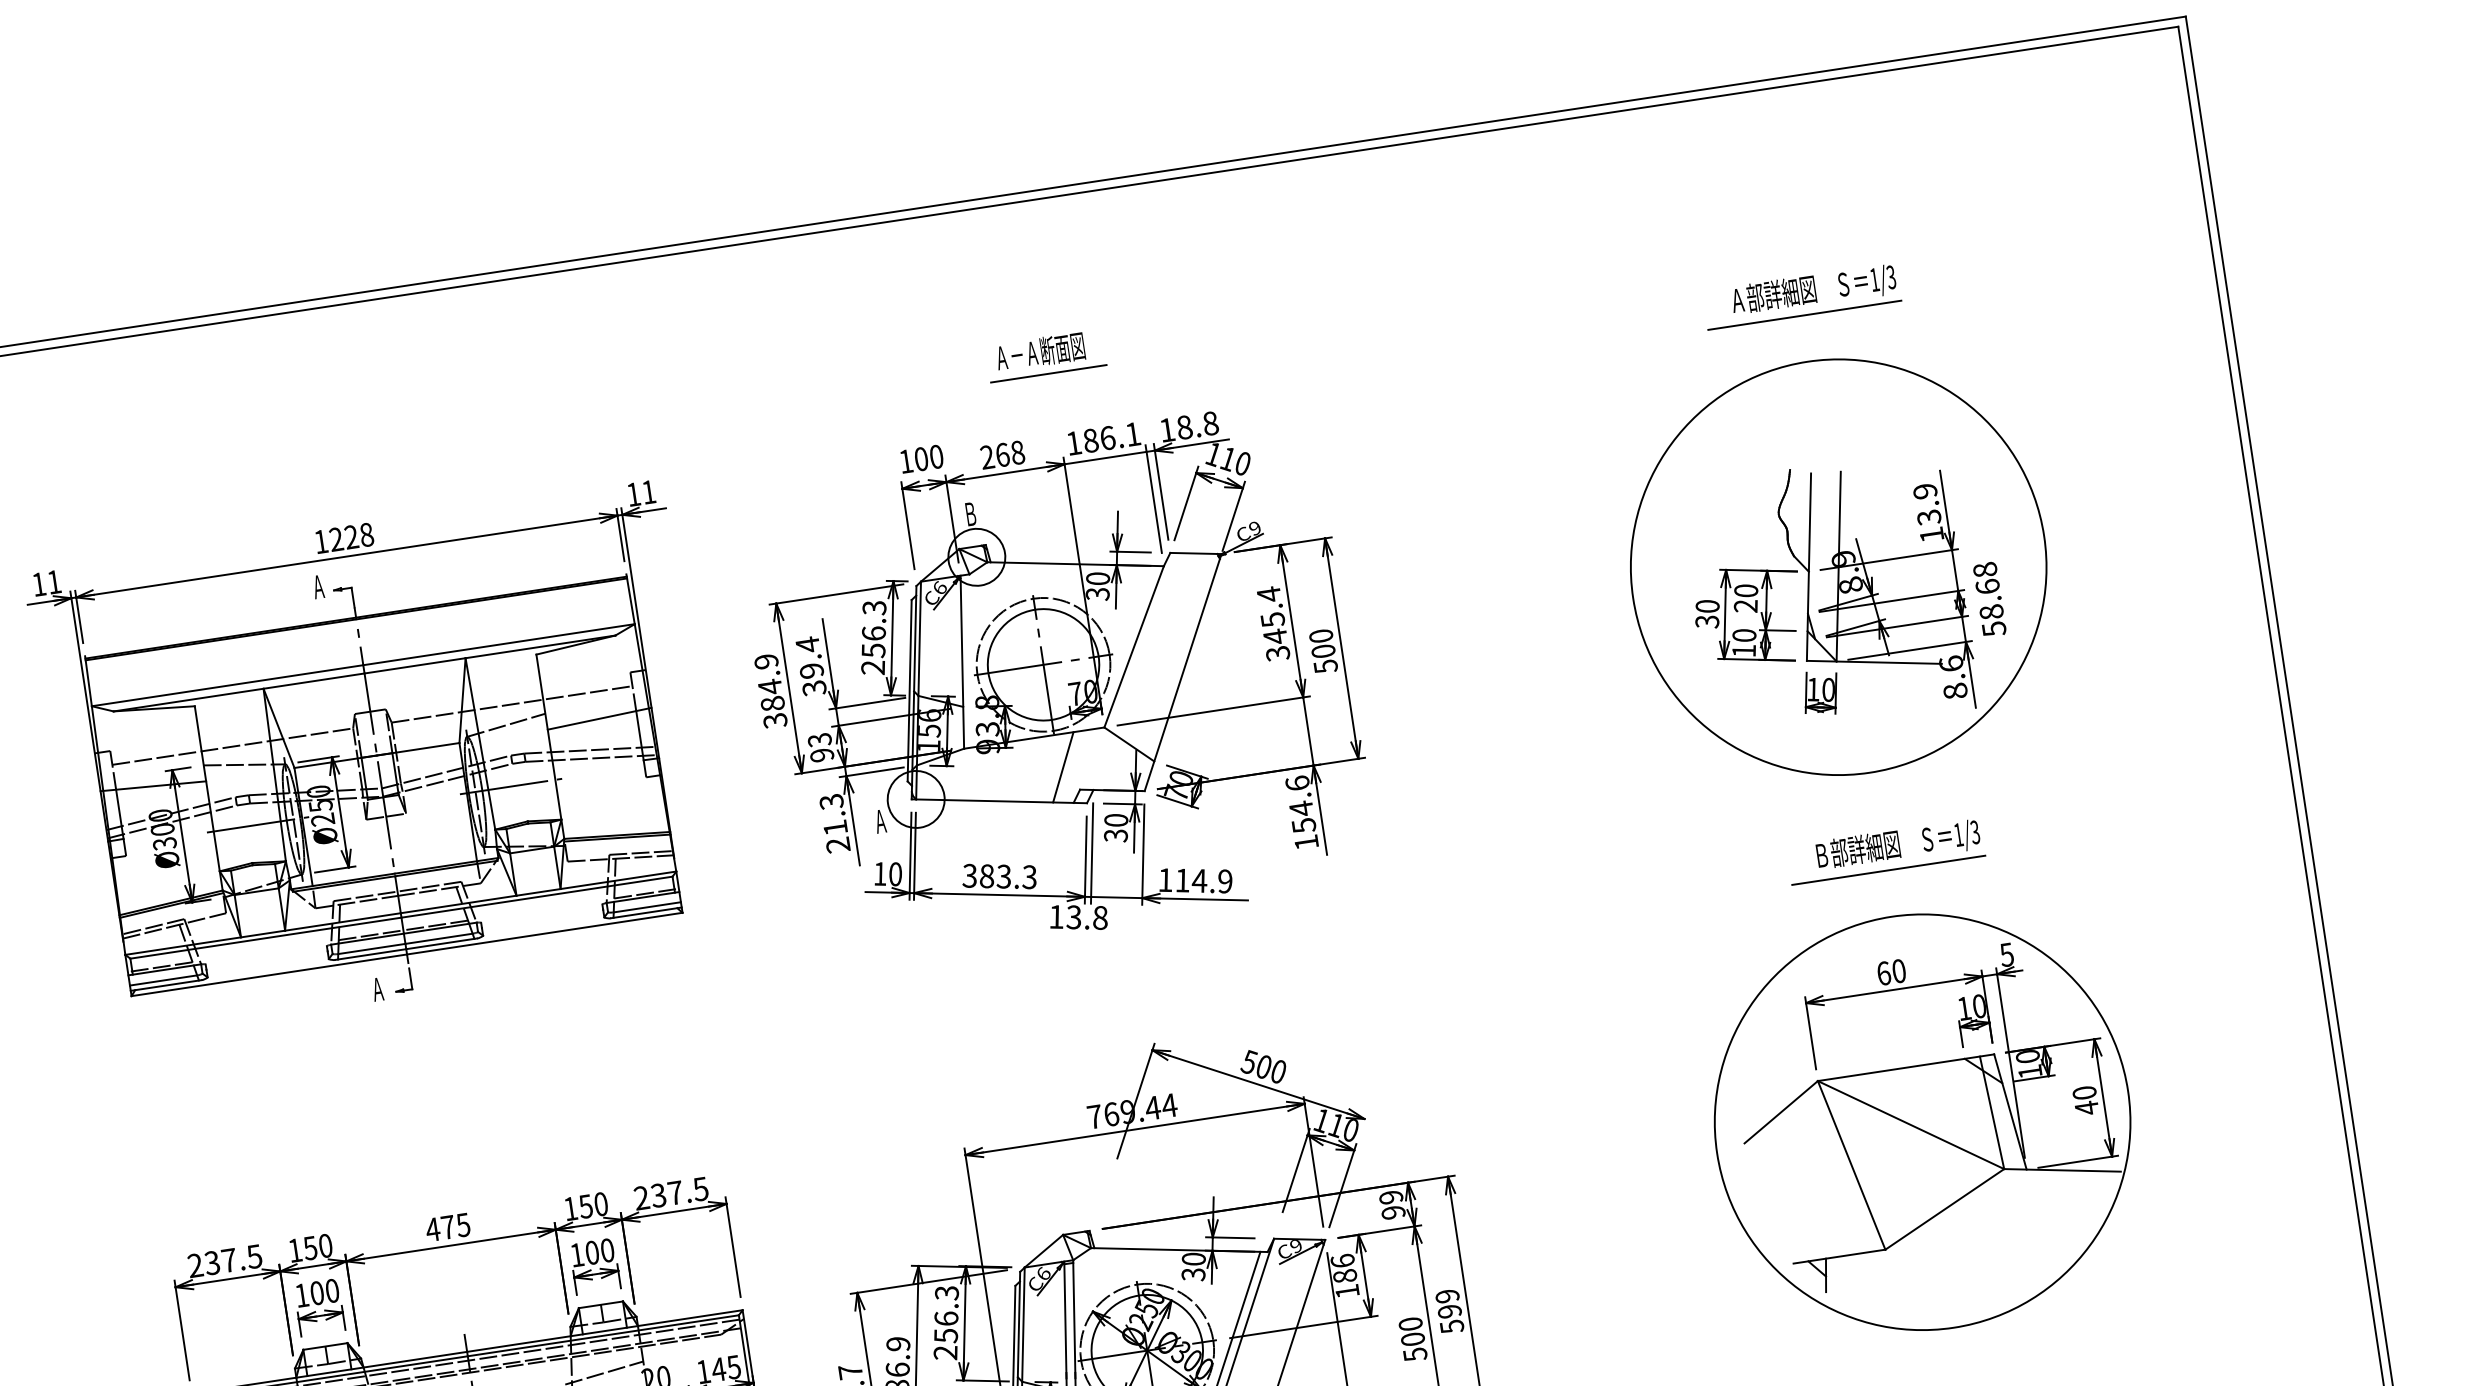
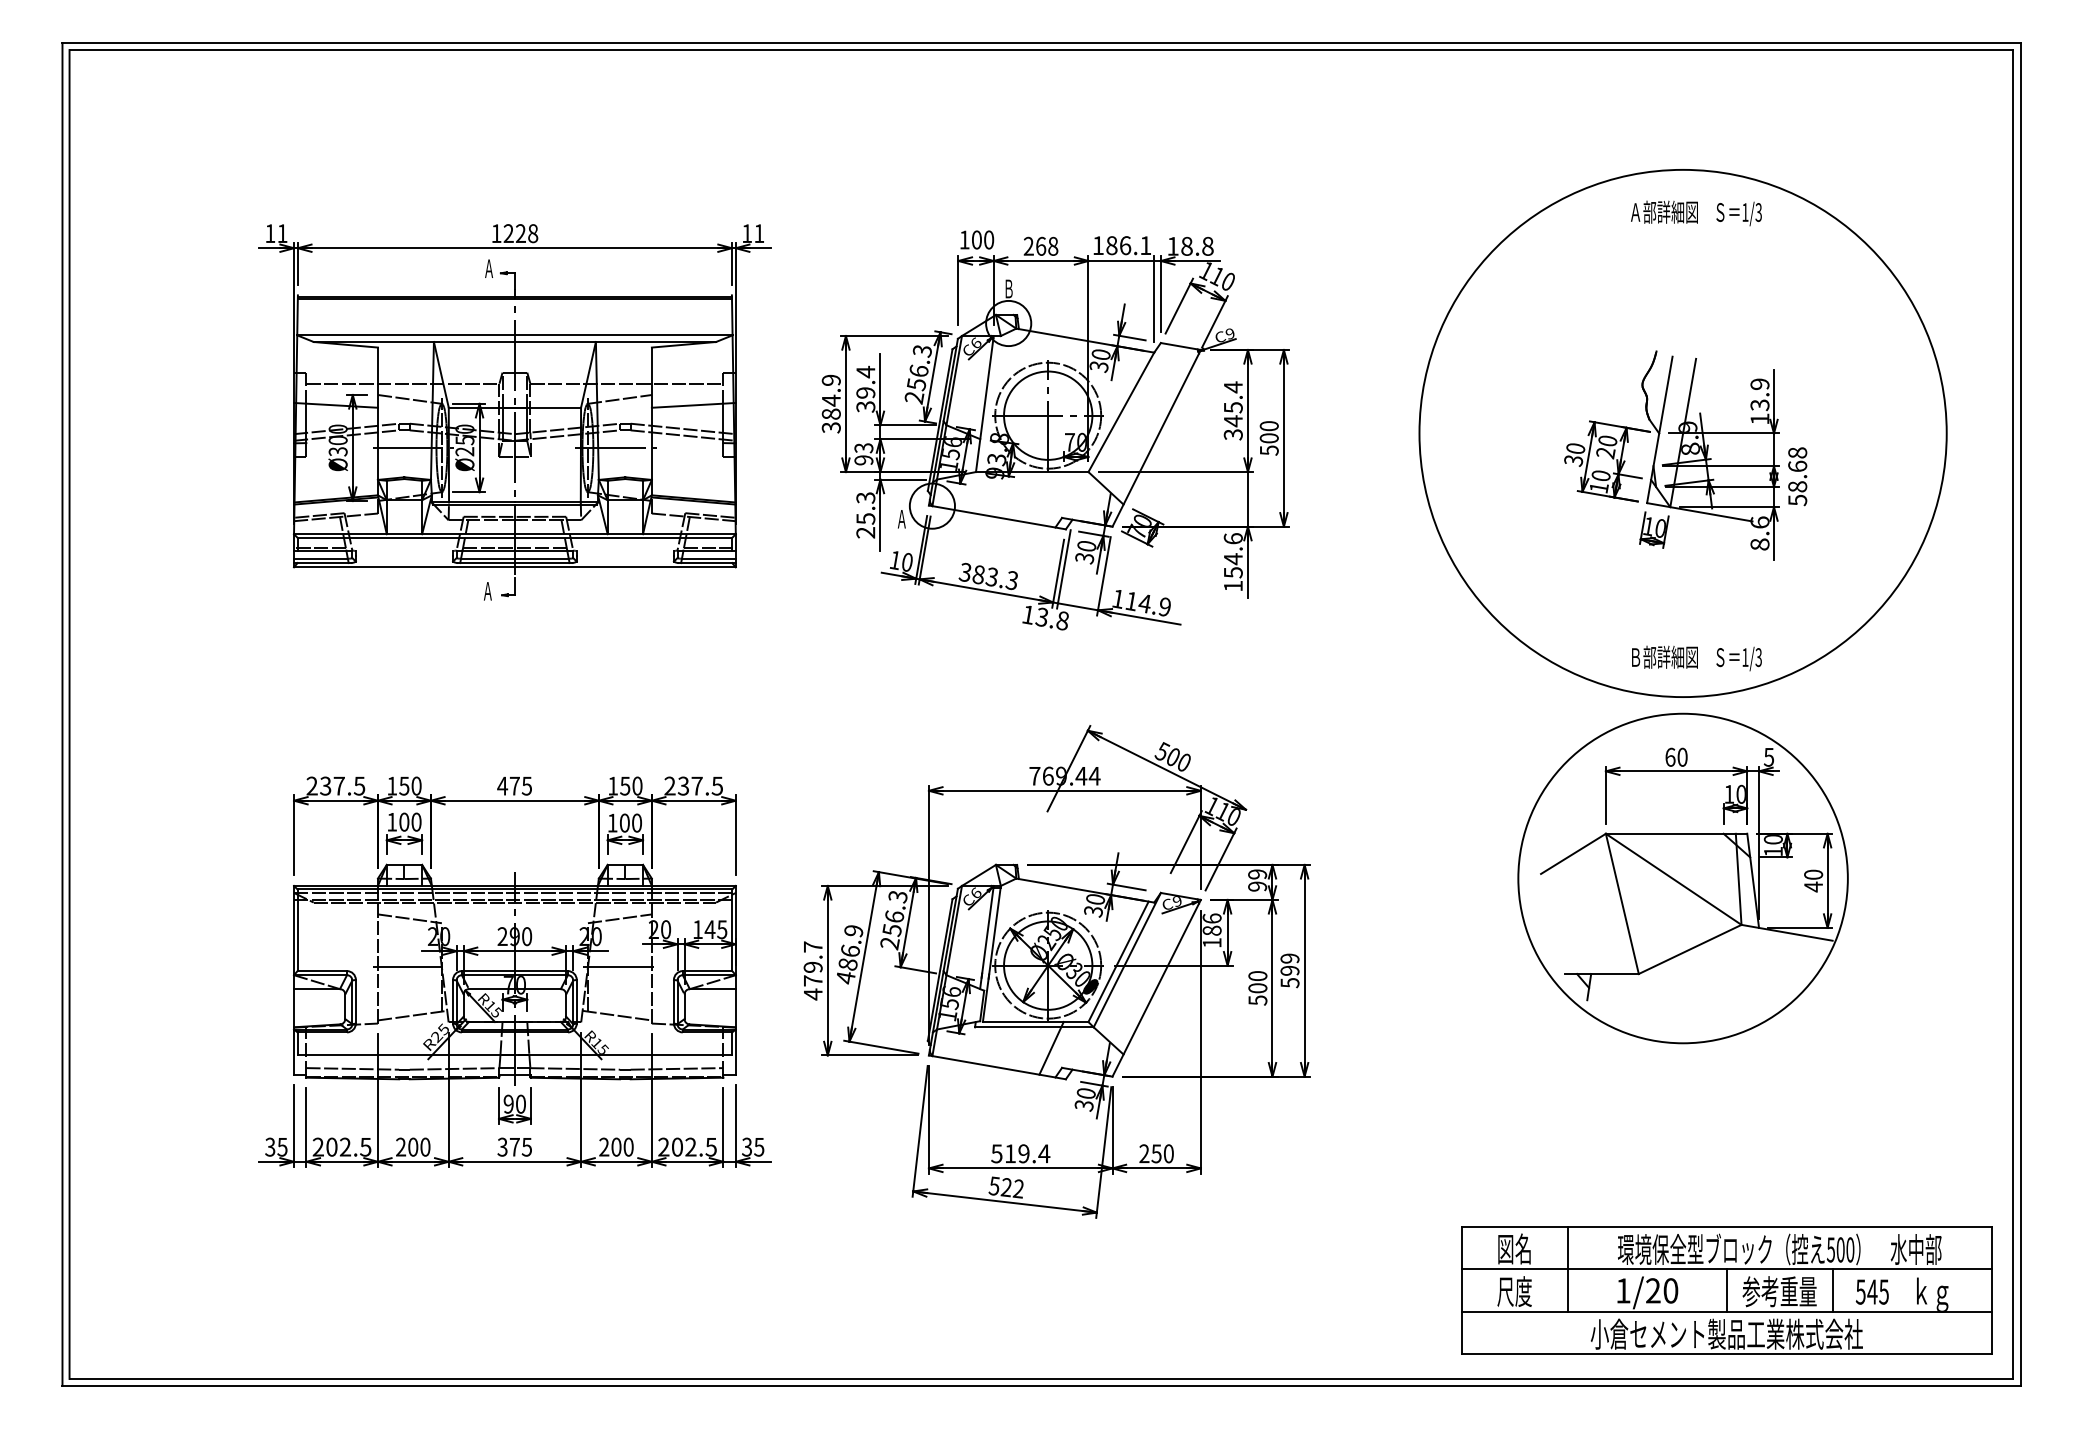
line: (1804, 314) -> (1686, 231), removed
part: (1045, 355) -> (1086, 173), removed
circle: (1837, 567) -> (1682, 433), size x1.6
line: (1063, 767) -> (1051, 498), removed
text: (835, 827) -> (865, 518), 21.3 -> 25.3
line: (1888, 870) -> (1686, 677), removed

